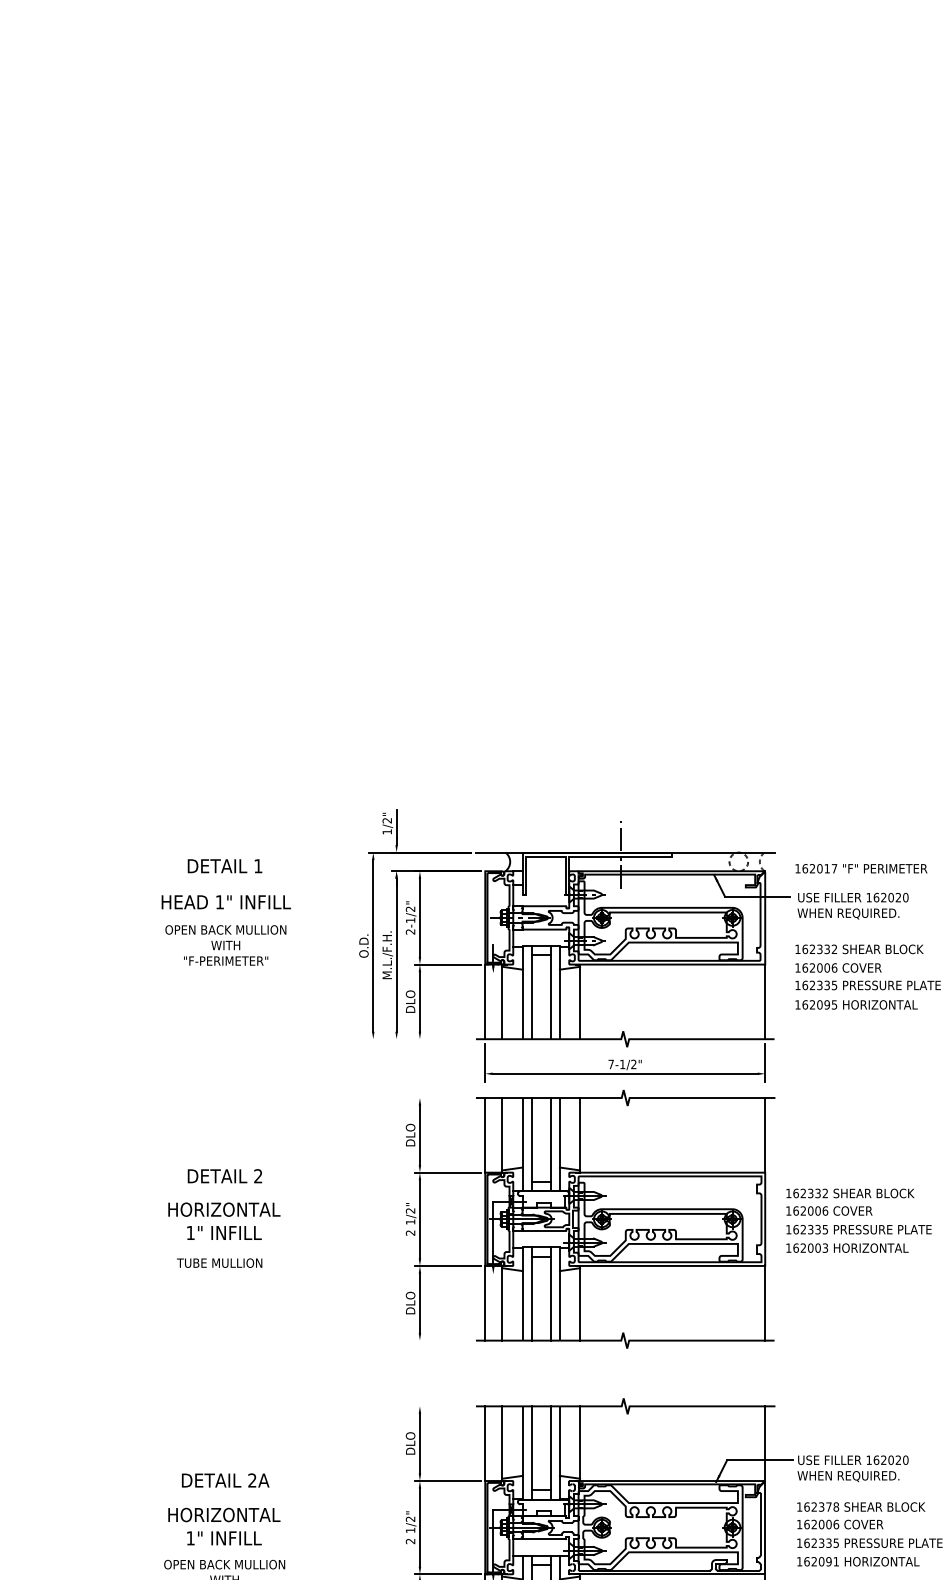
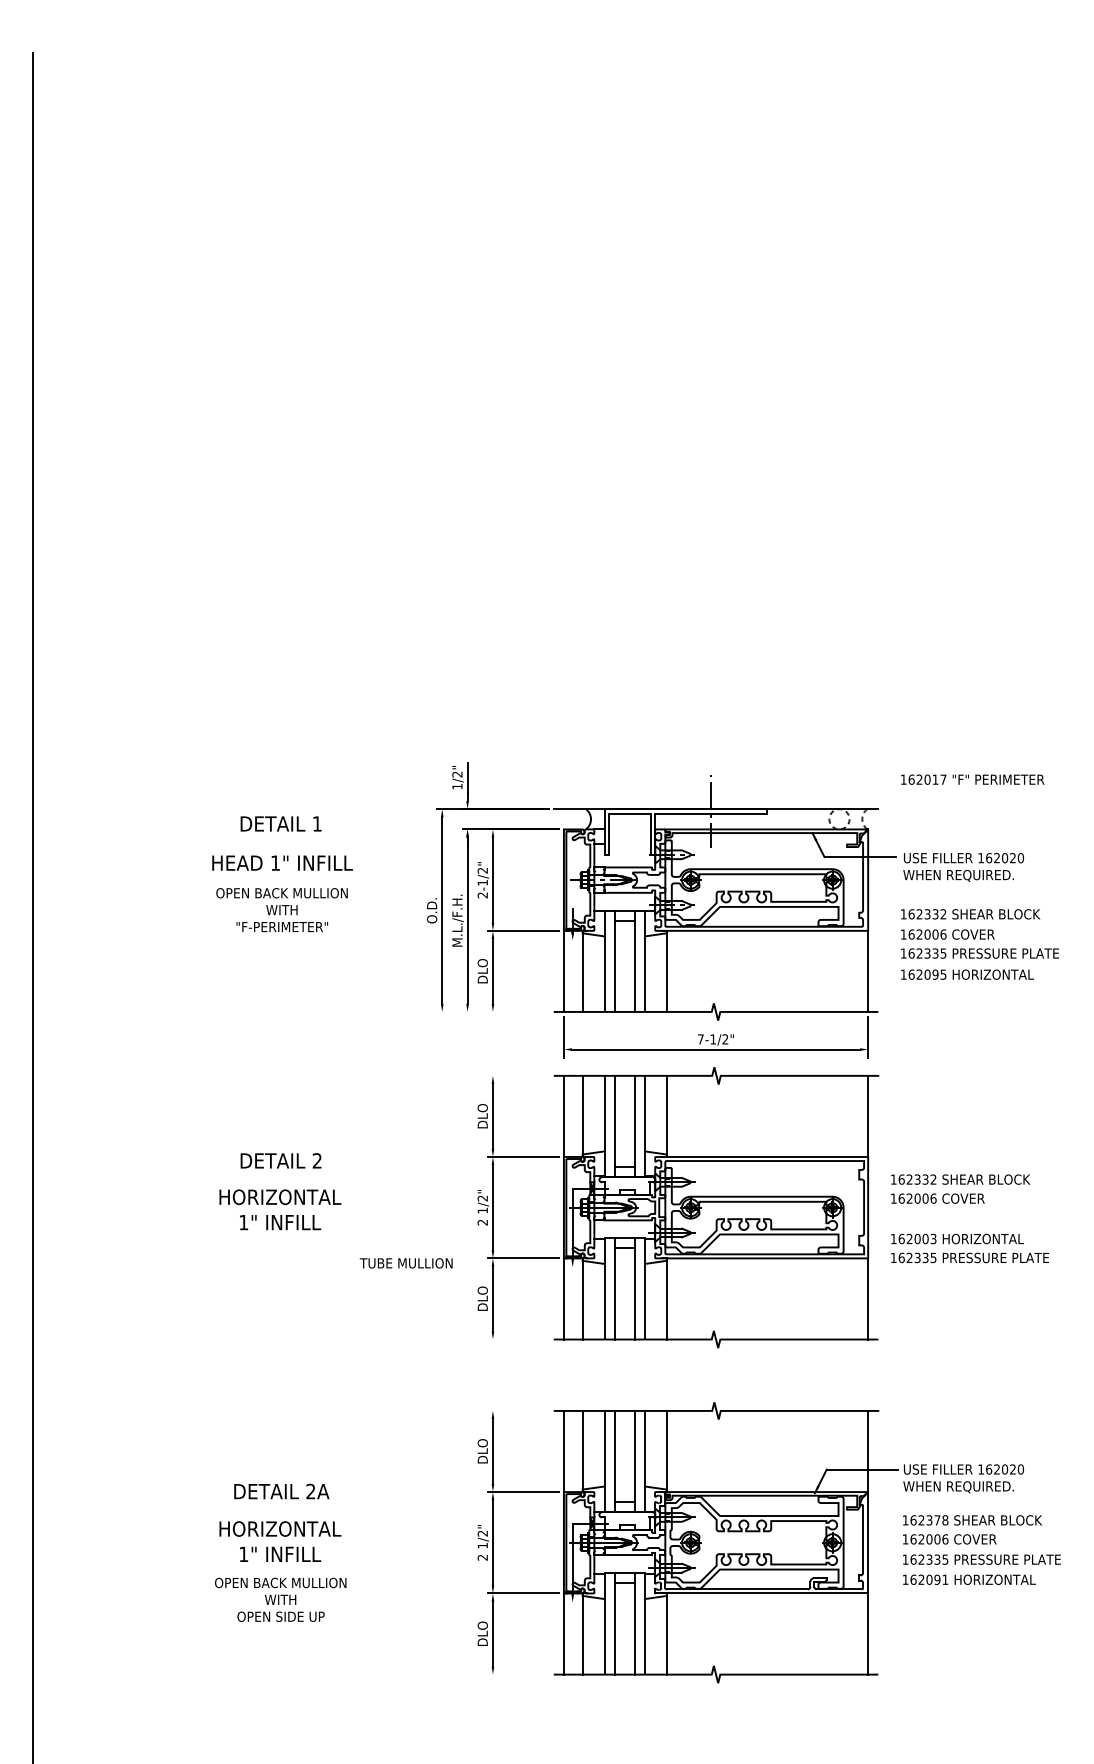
text: (861, 868) -> (972, 779), moved
text: (859, 1229) -> (970, 1257), moved
text: (218, 1263) -> (405, 1263), moved

